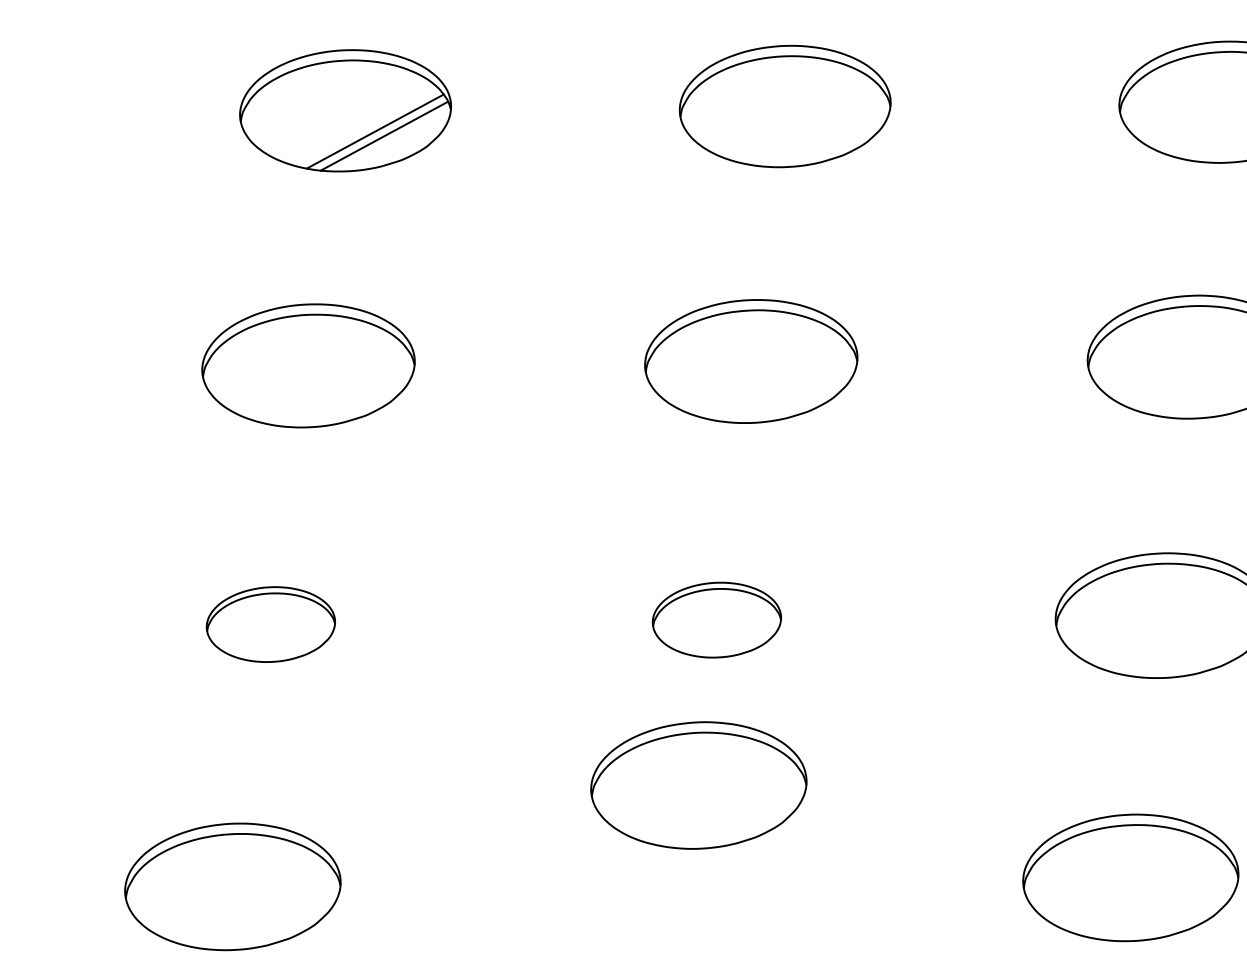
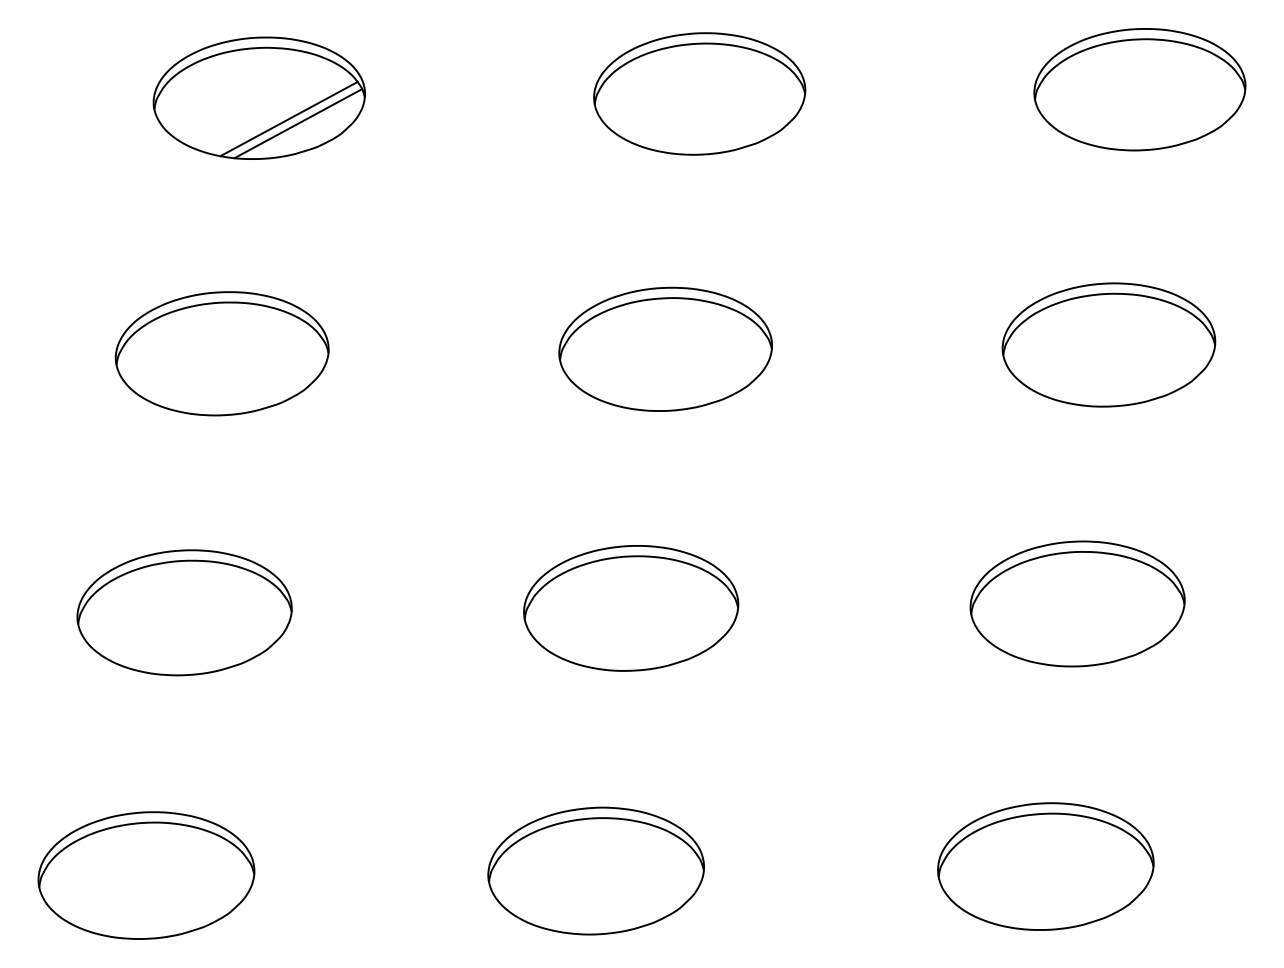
part: (717, 620) -> (631, 608), size x1.67
part: (270, 624) -> (184, 612), size x1.67
part: (698, 784) -> (595, 870), moved

